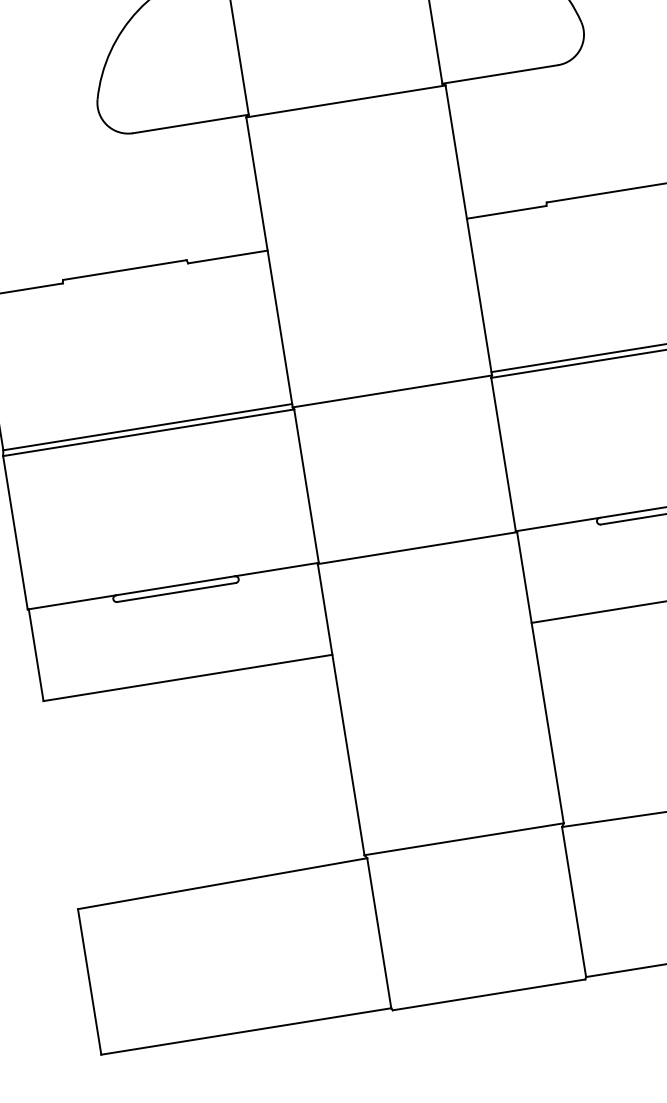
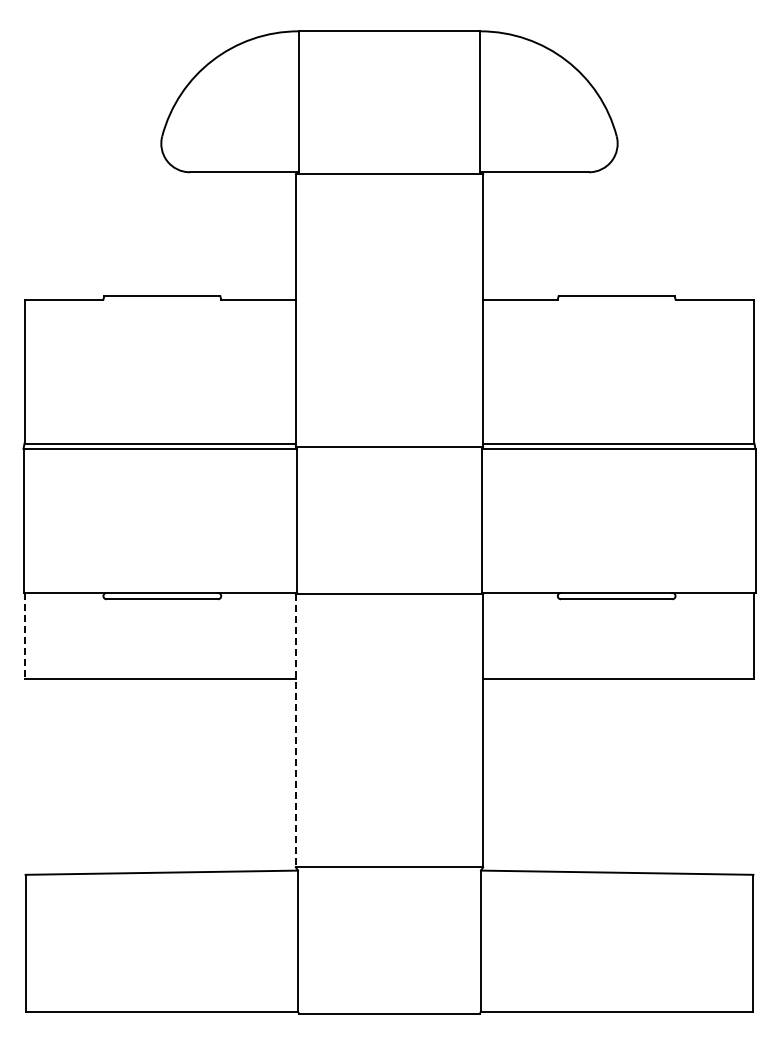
line: (36, 655) -> (24, 636), solid -> dashed
line: (340, 709) -> (295, 730), solid -> dashed

